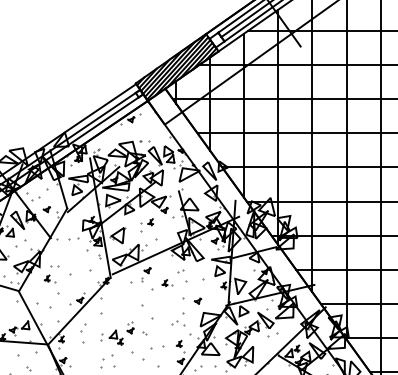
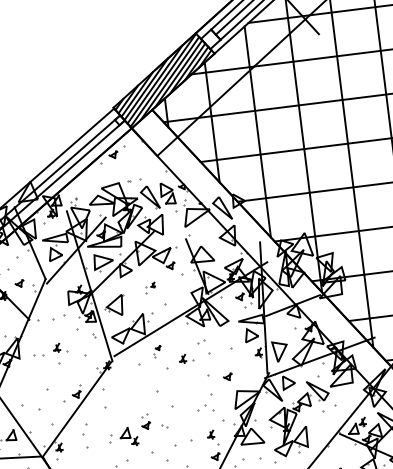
part: (146, 225) -> (149, 288), size x0.6
part: (146, 274) -> (157, 351), size x0.6
part: (49, 278) -> (59, 347), moved

